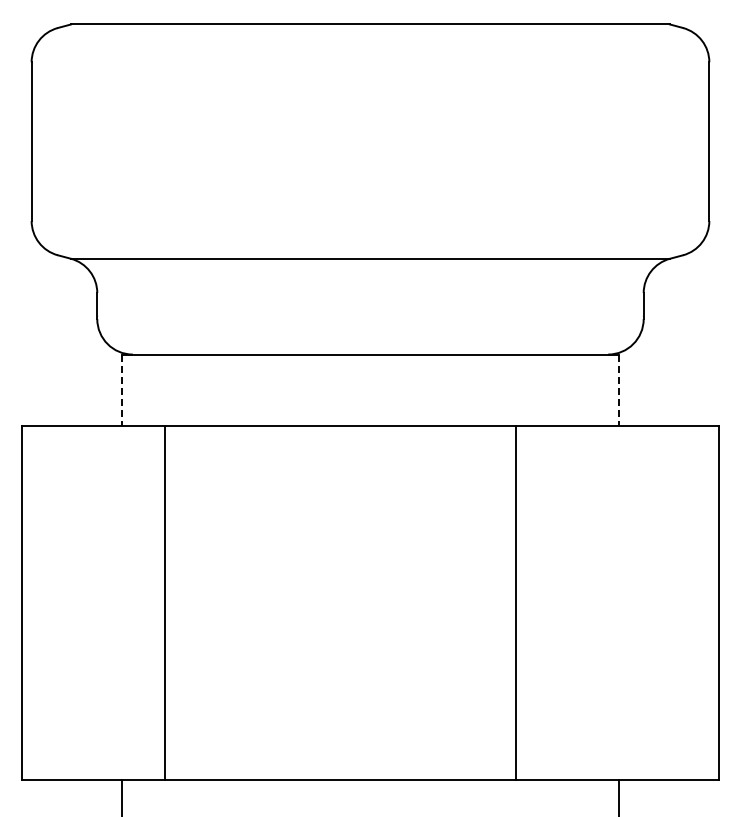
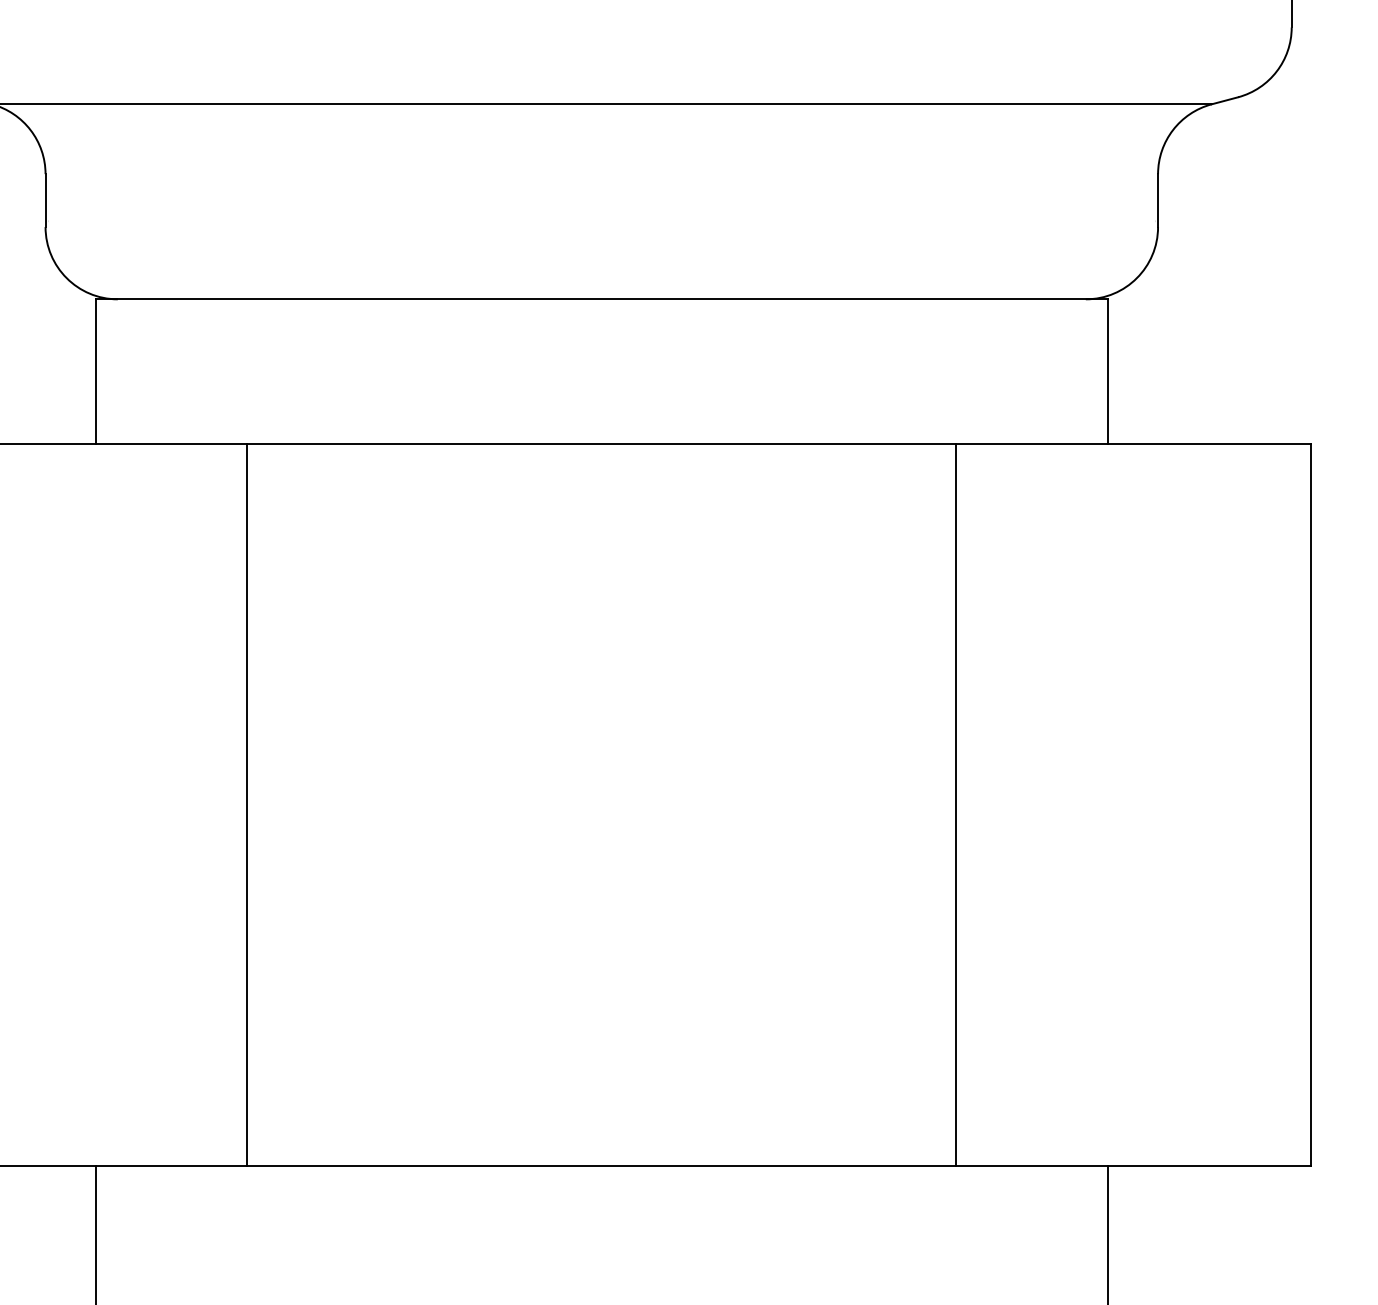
line: (122, 390) -> (96, 372), dashed -> solid
line: (618, 390) -> (1106, 372), dashed -> solid
line: (165, 602) -> (247, 804), moved
line: (515, 602) -> (956, 804), moved

